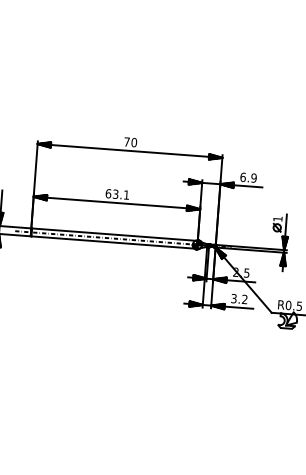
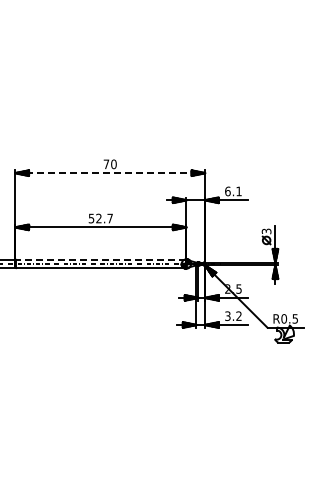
line: (130, 151) -> (110, 173), solid -> dashed
text: (253, 178) -> (238, 191), 6.9 -> 6.1
text: (117, 194) -> (100, 218), 63.1 -> 52.7
text: (277, 219) -> (266, 231), 1 -> 3
line: (114, 234) -> (100, 259), solid -> dashed

